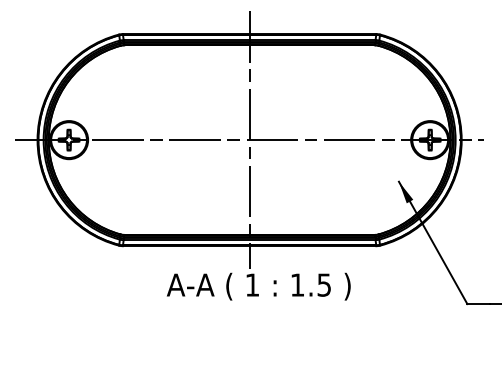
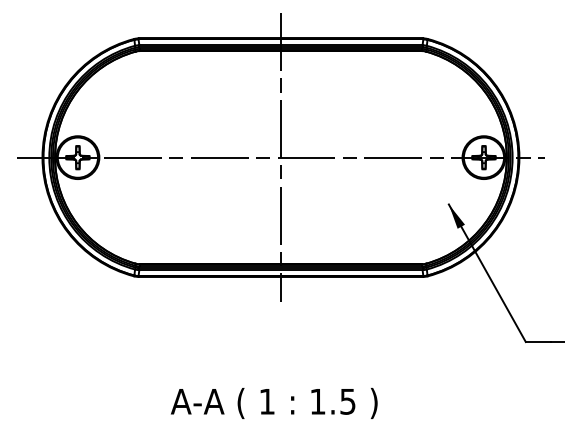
text: (259, 286) -> (274, 403), moved

